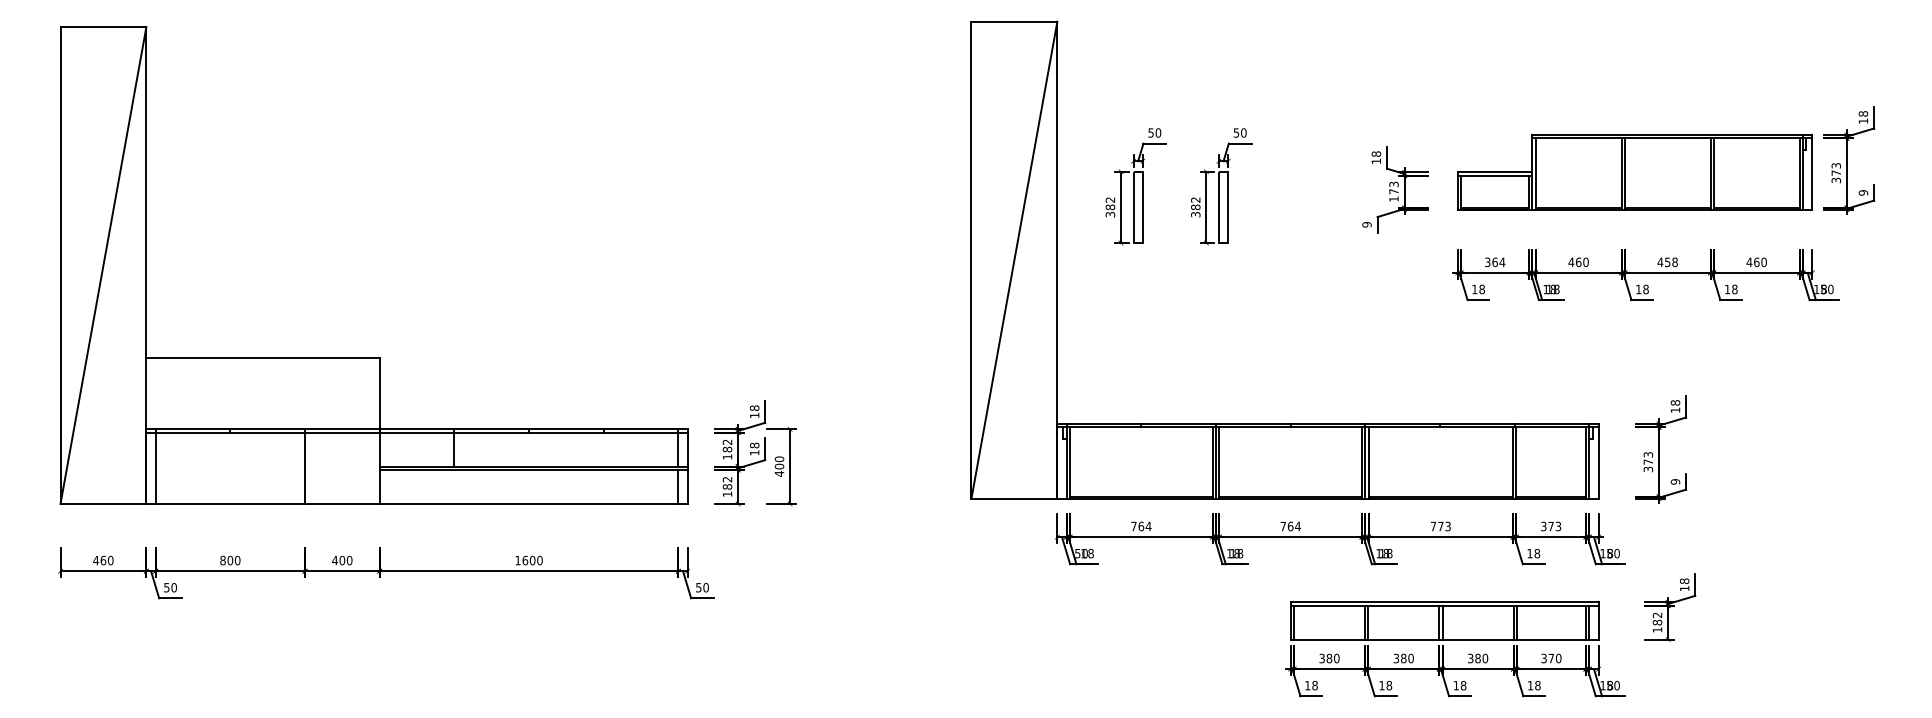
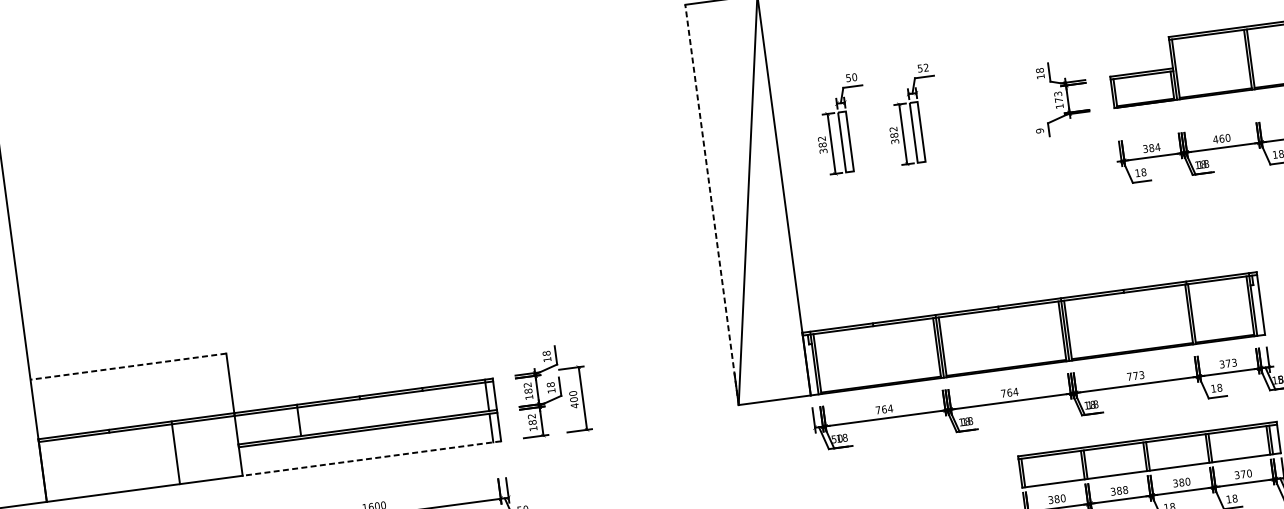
text: (1243, 132) -> (926, 67), 50 -> 52
line: (971, 259) -> (711, 204), solid -> dashed
text: (1494, 261) -> (1151, 147), 364 -> 384
line: (263, 358) -> (128, 366), solid -> dashed
line: (155, 466) -> (50, 469), removed
line: (533, 503) -> (371, 458), solid -> dashed
text: (1410, 658) -> (1125, 490), 380 -> 388

